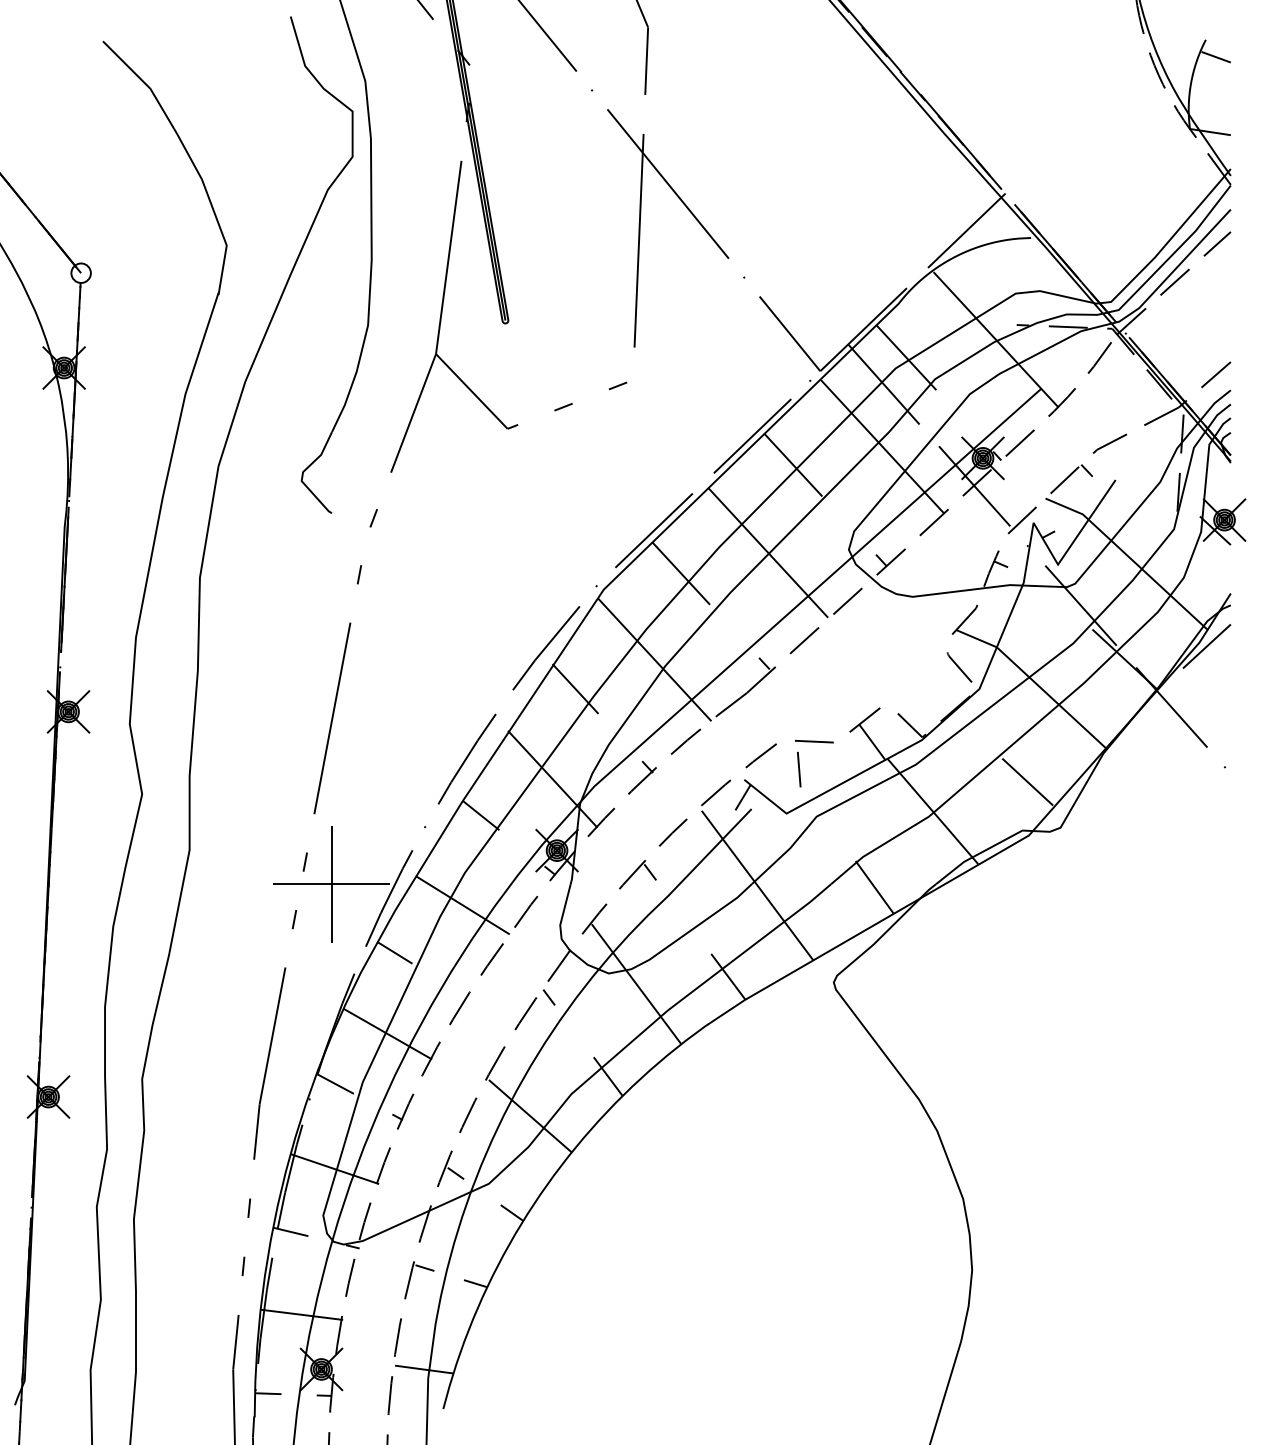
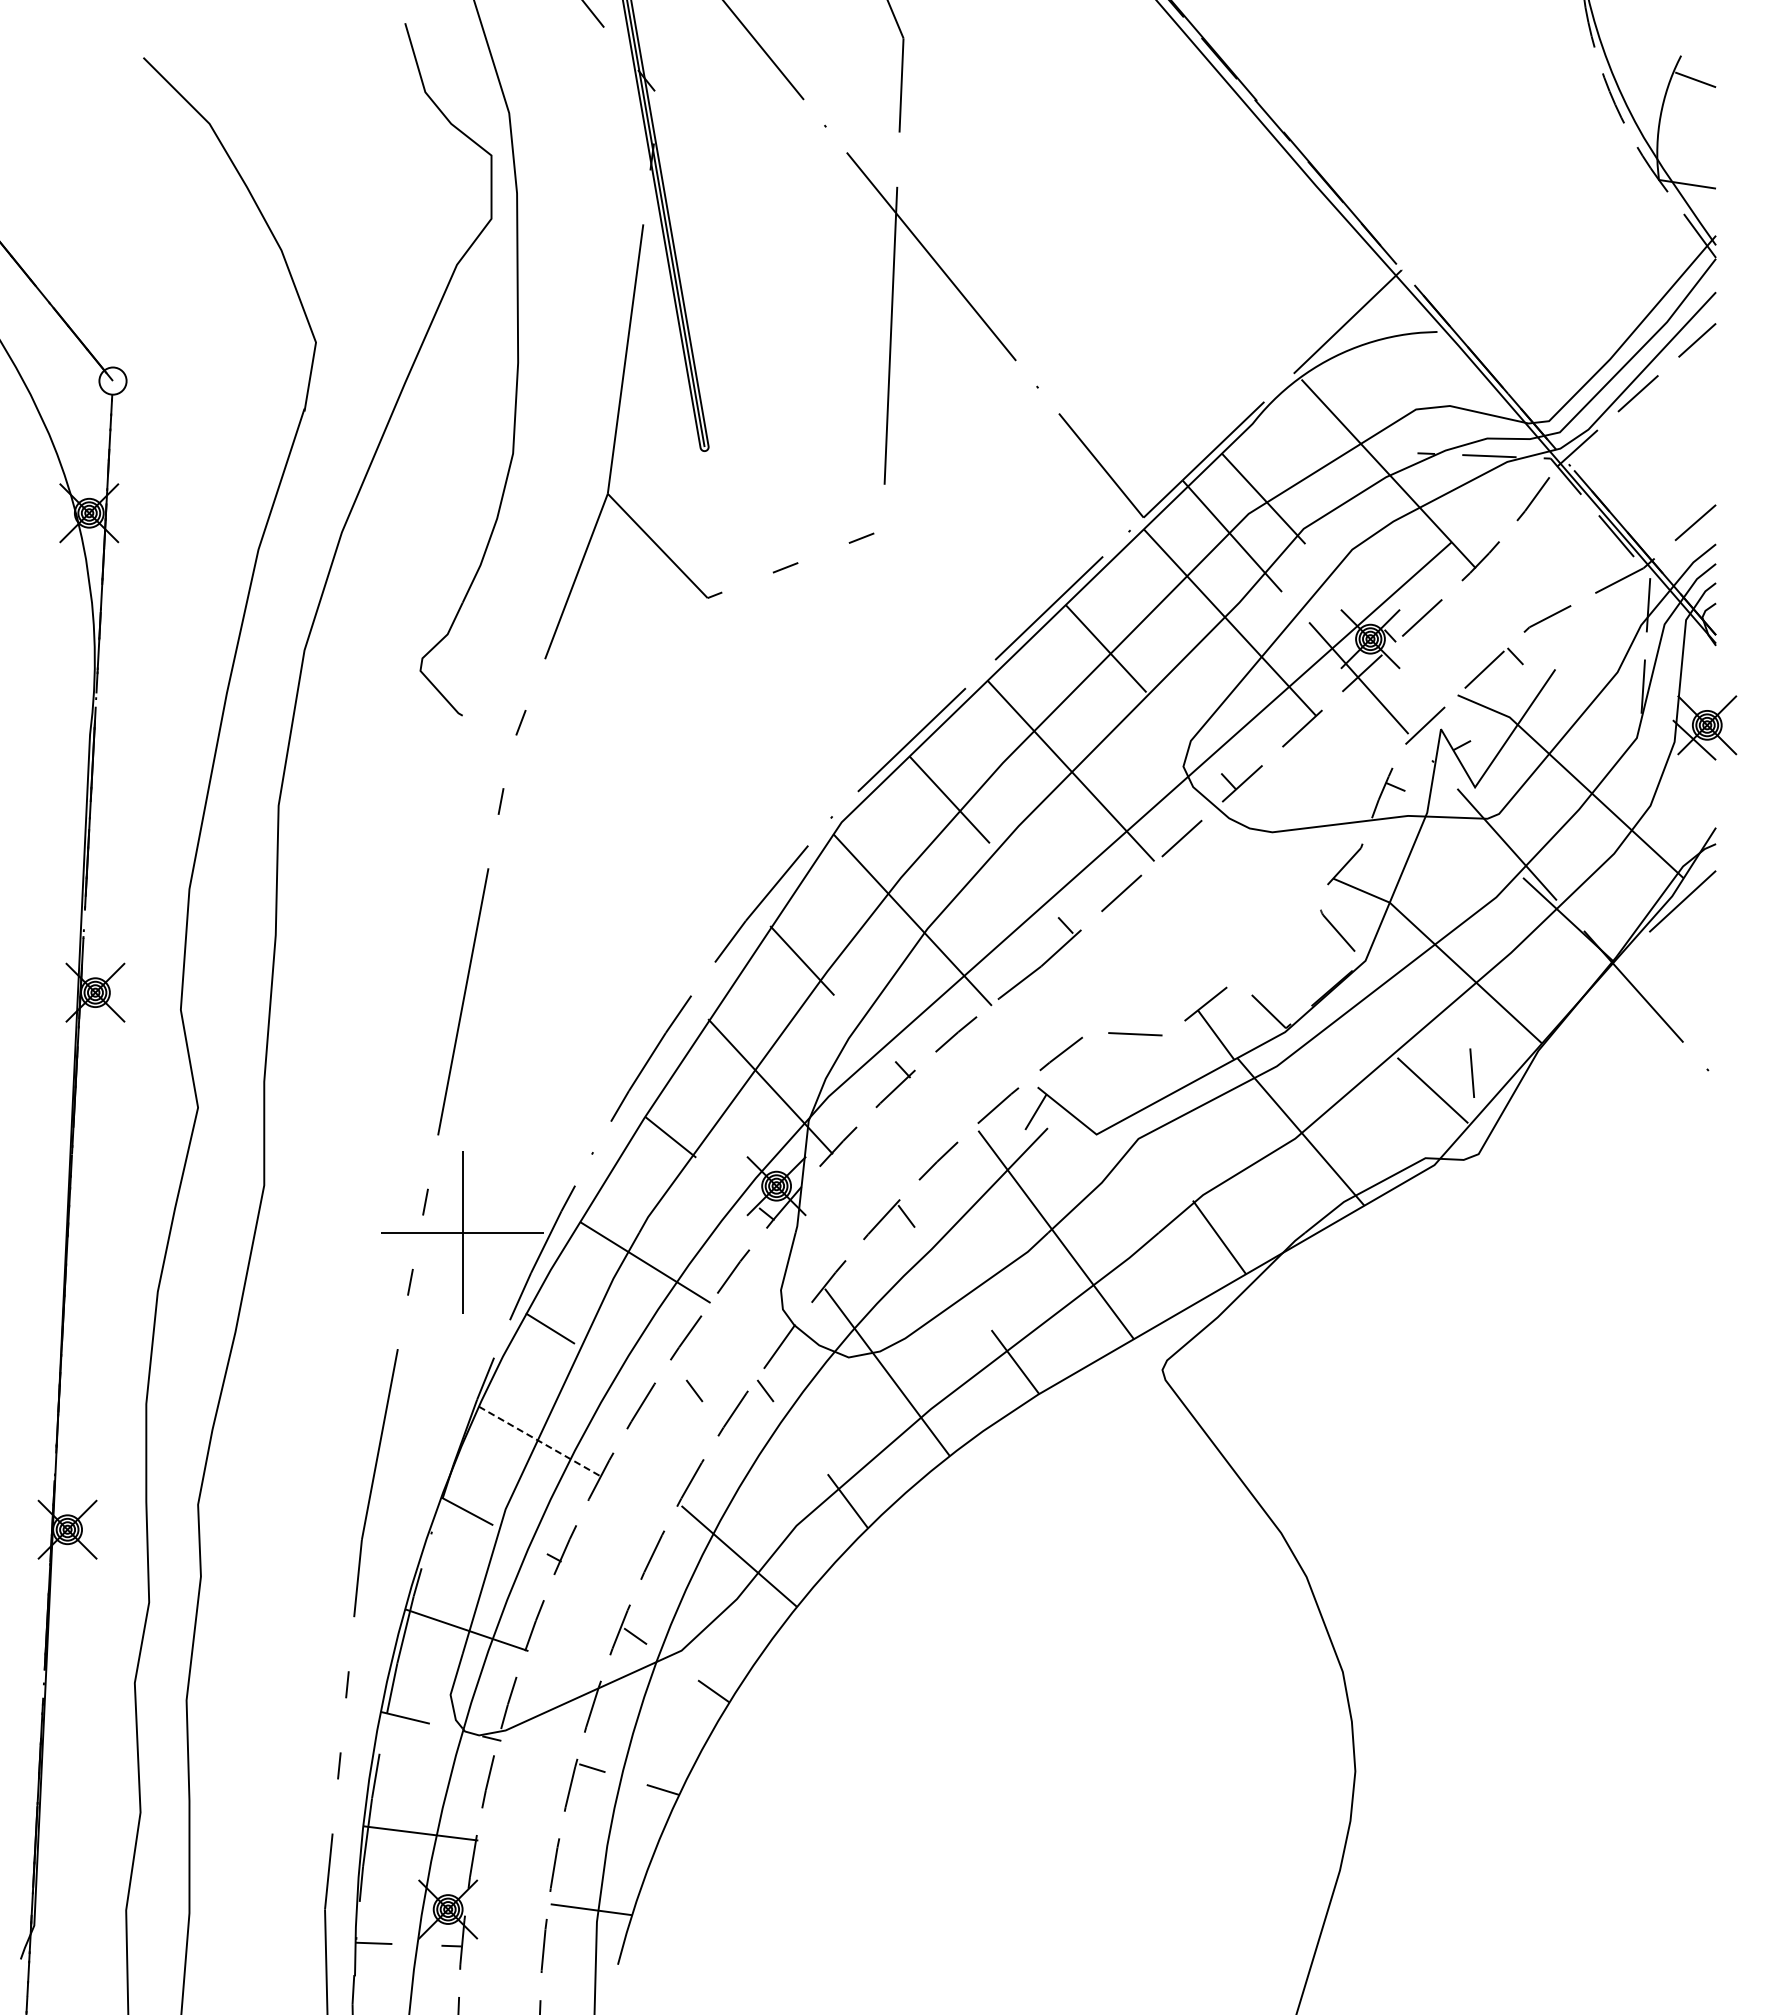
line: (798, 769) -> (1471, 1072), moved
line: (498, 997) -> (694, 1390), added
line: (388, 1034) -> (541, 1442), solid -> dashed

